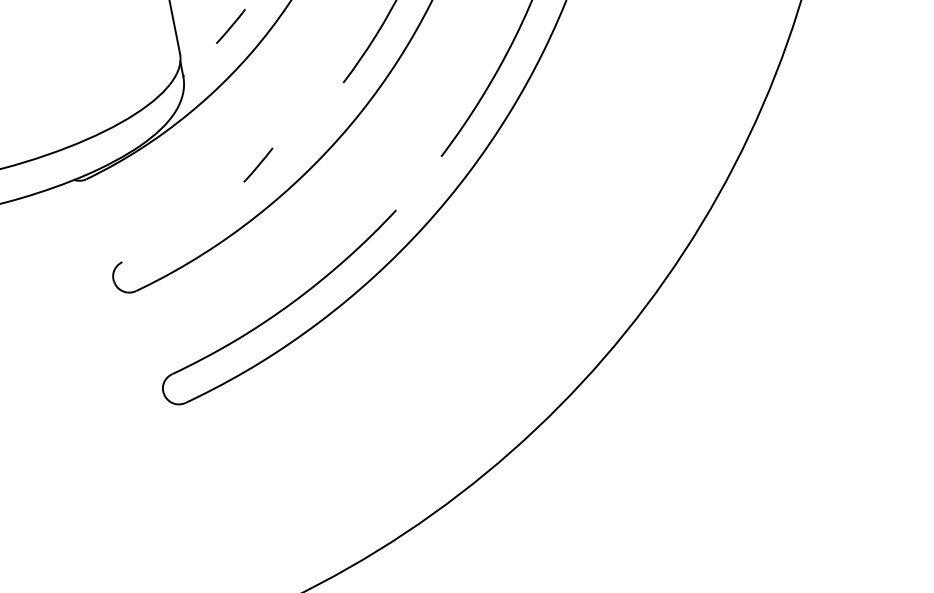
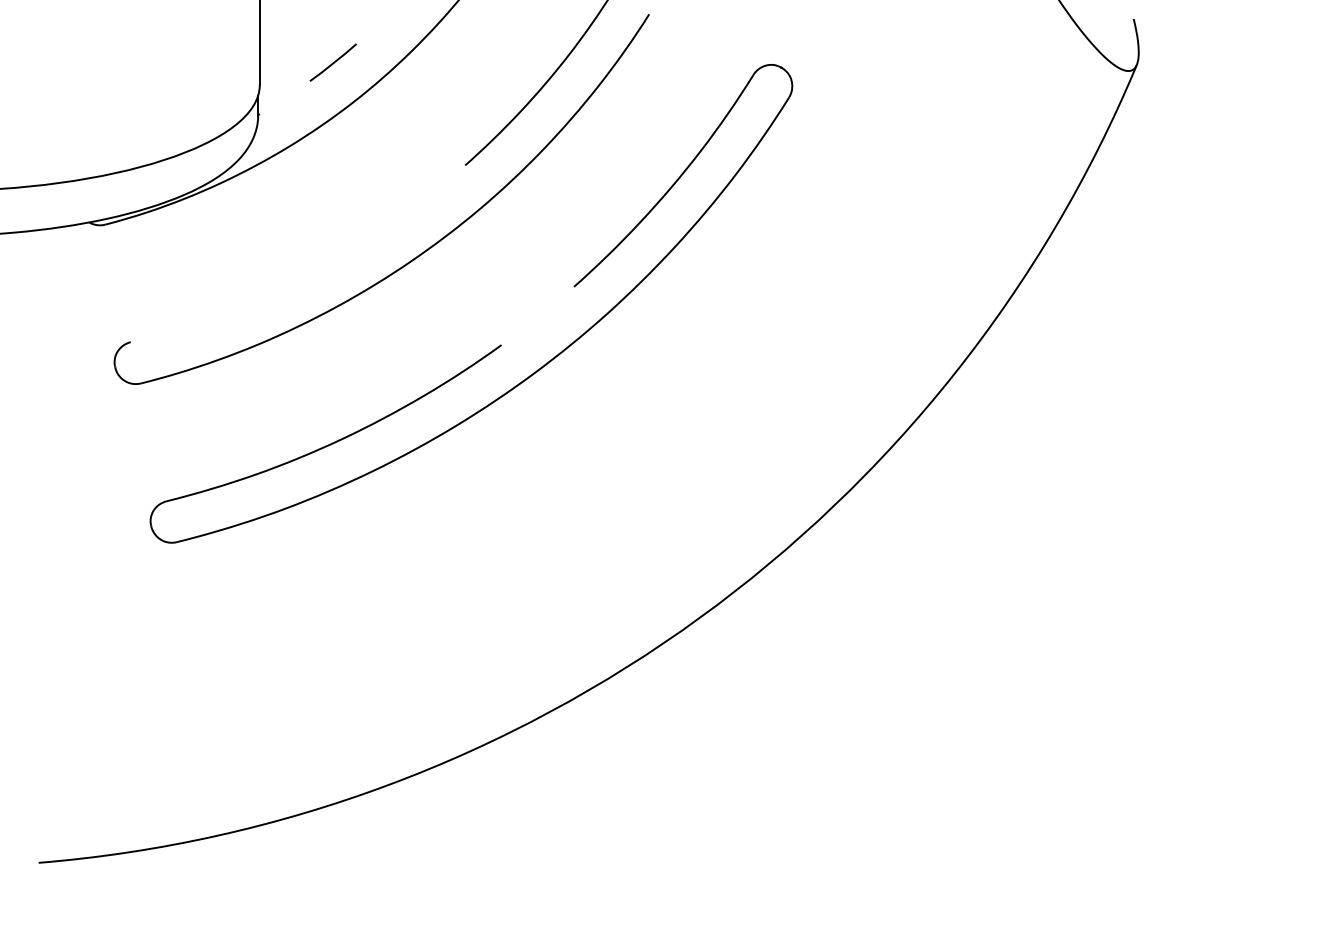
line: (257, 165) -> (332, 250), removed

